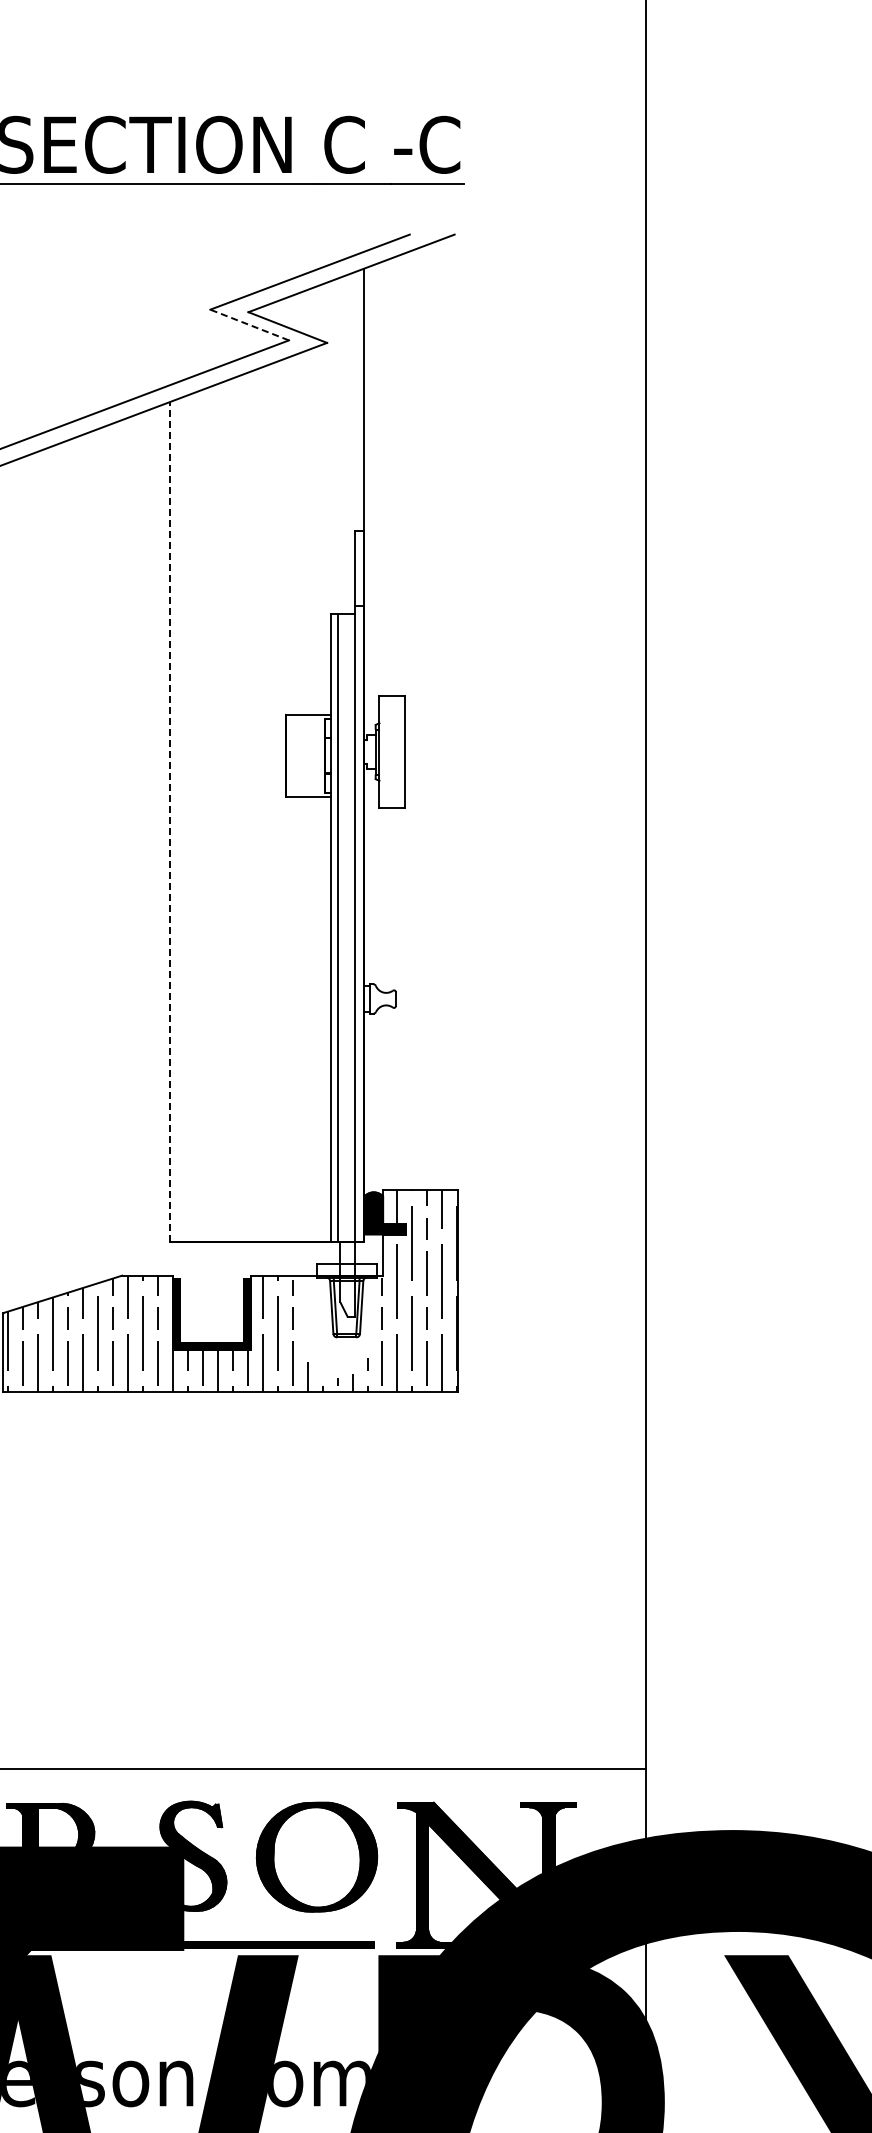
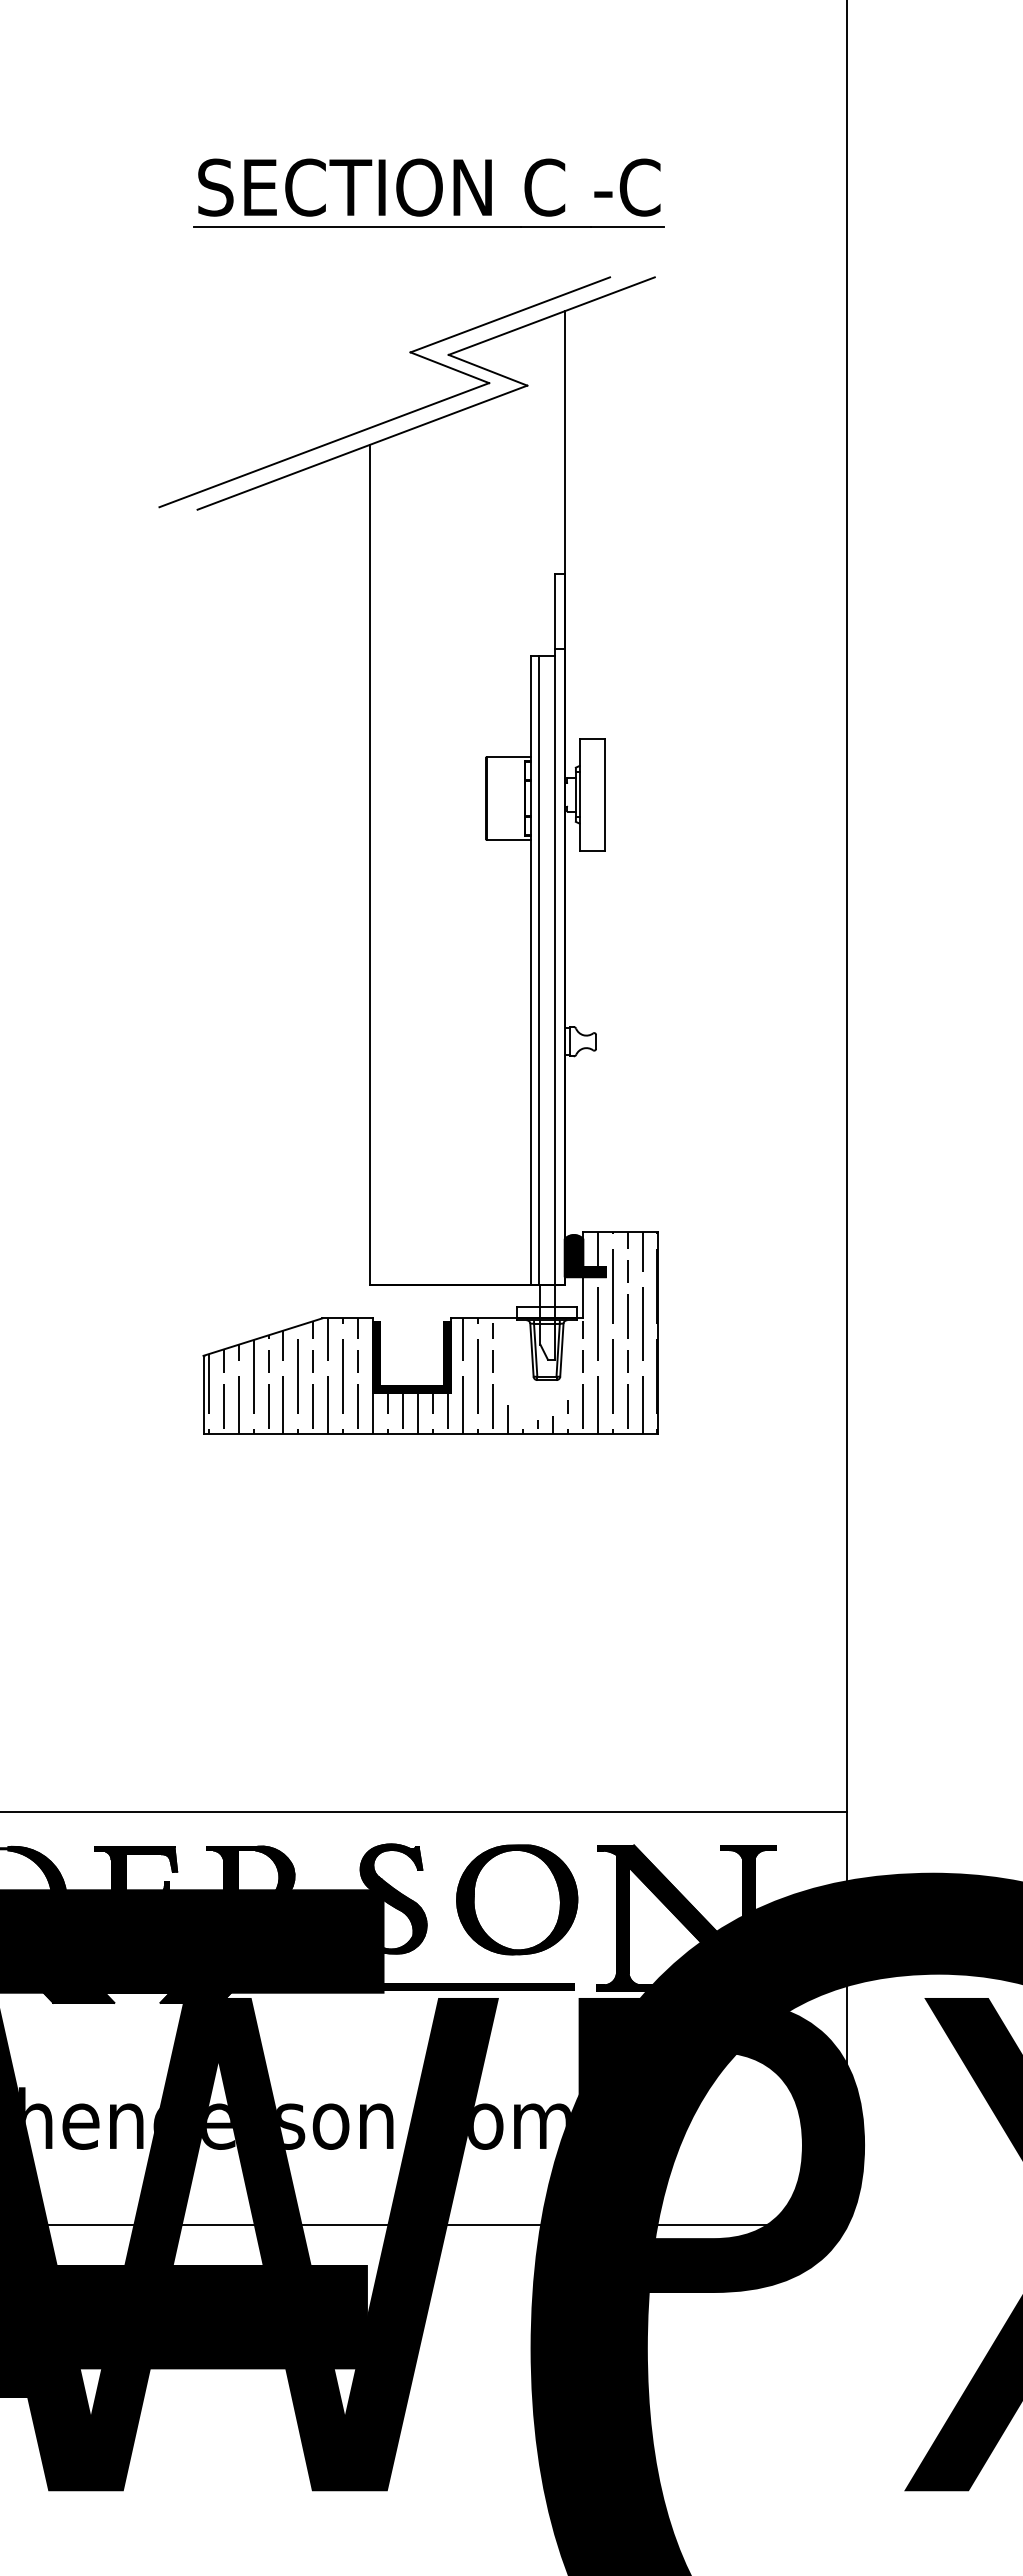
line: (249, 324) -> (449, 367), dashed -> solid
line: (170, 821) -> (370, 864), dashed -> solid

